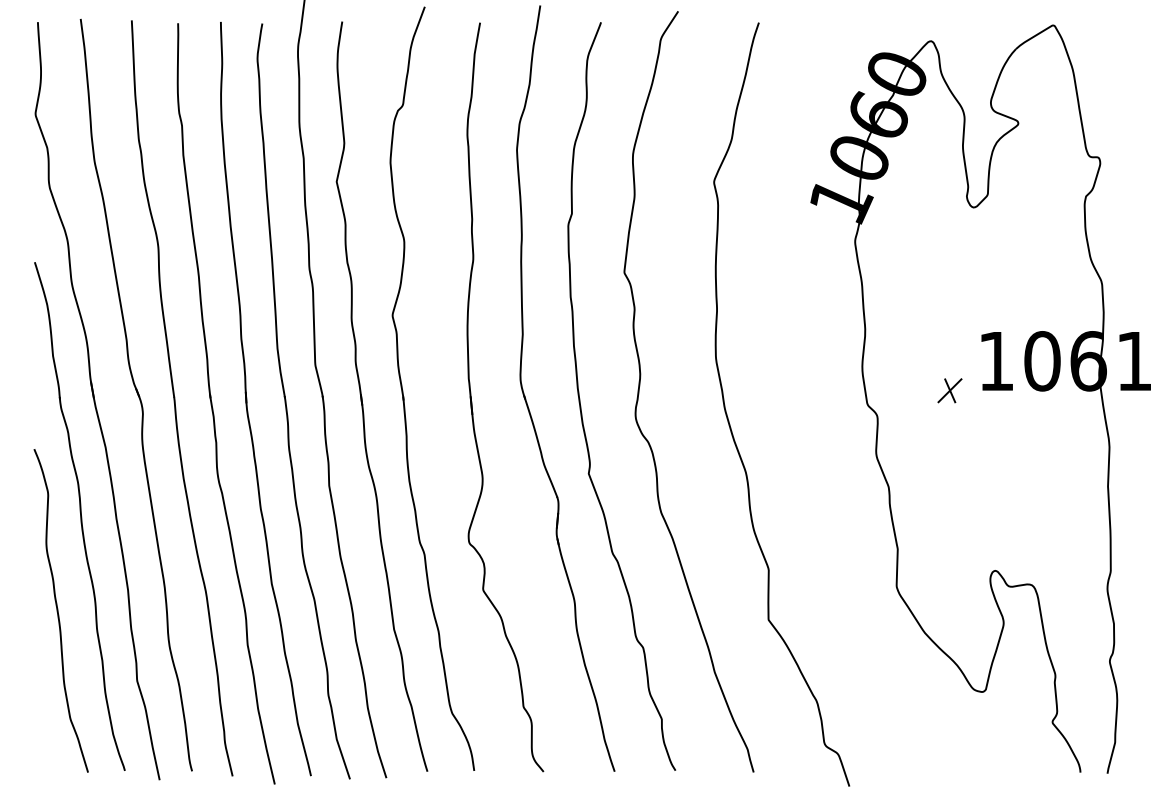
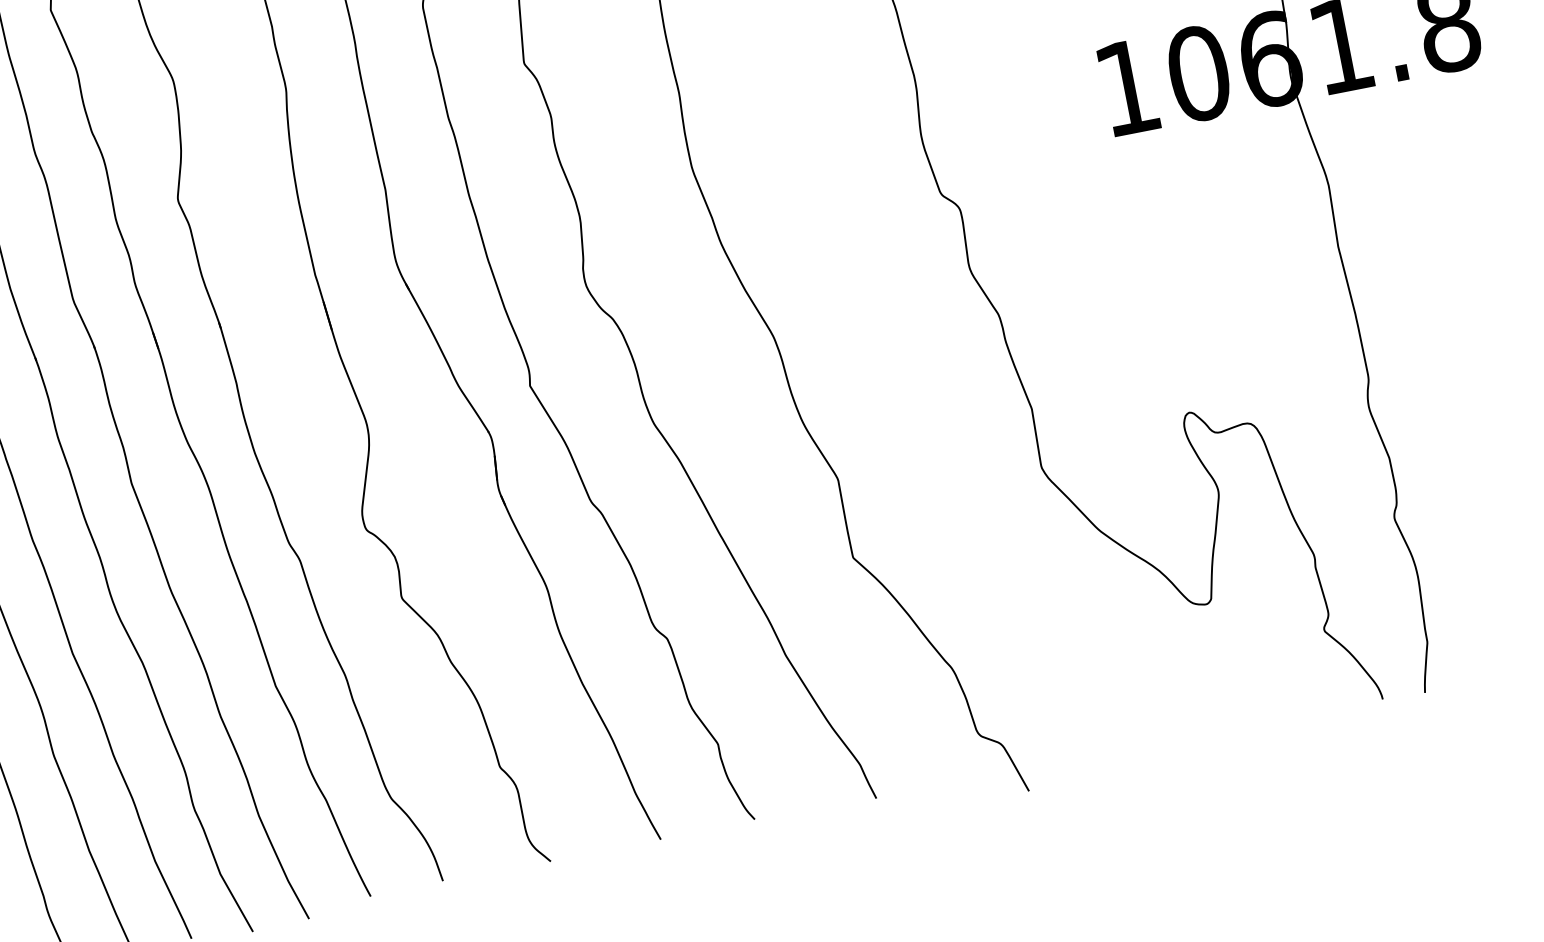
part: (949, 390) -> (1063, 147), removed

